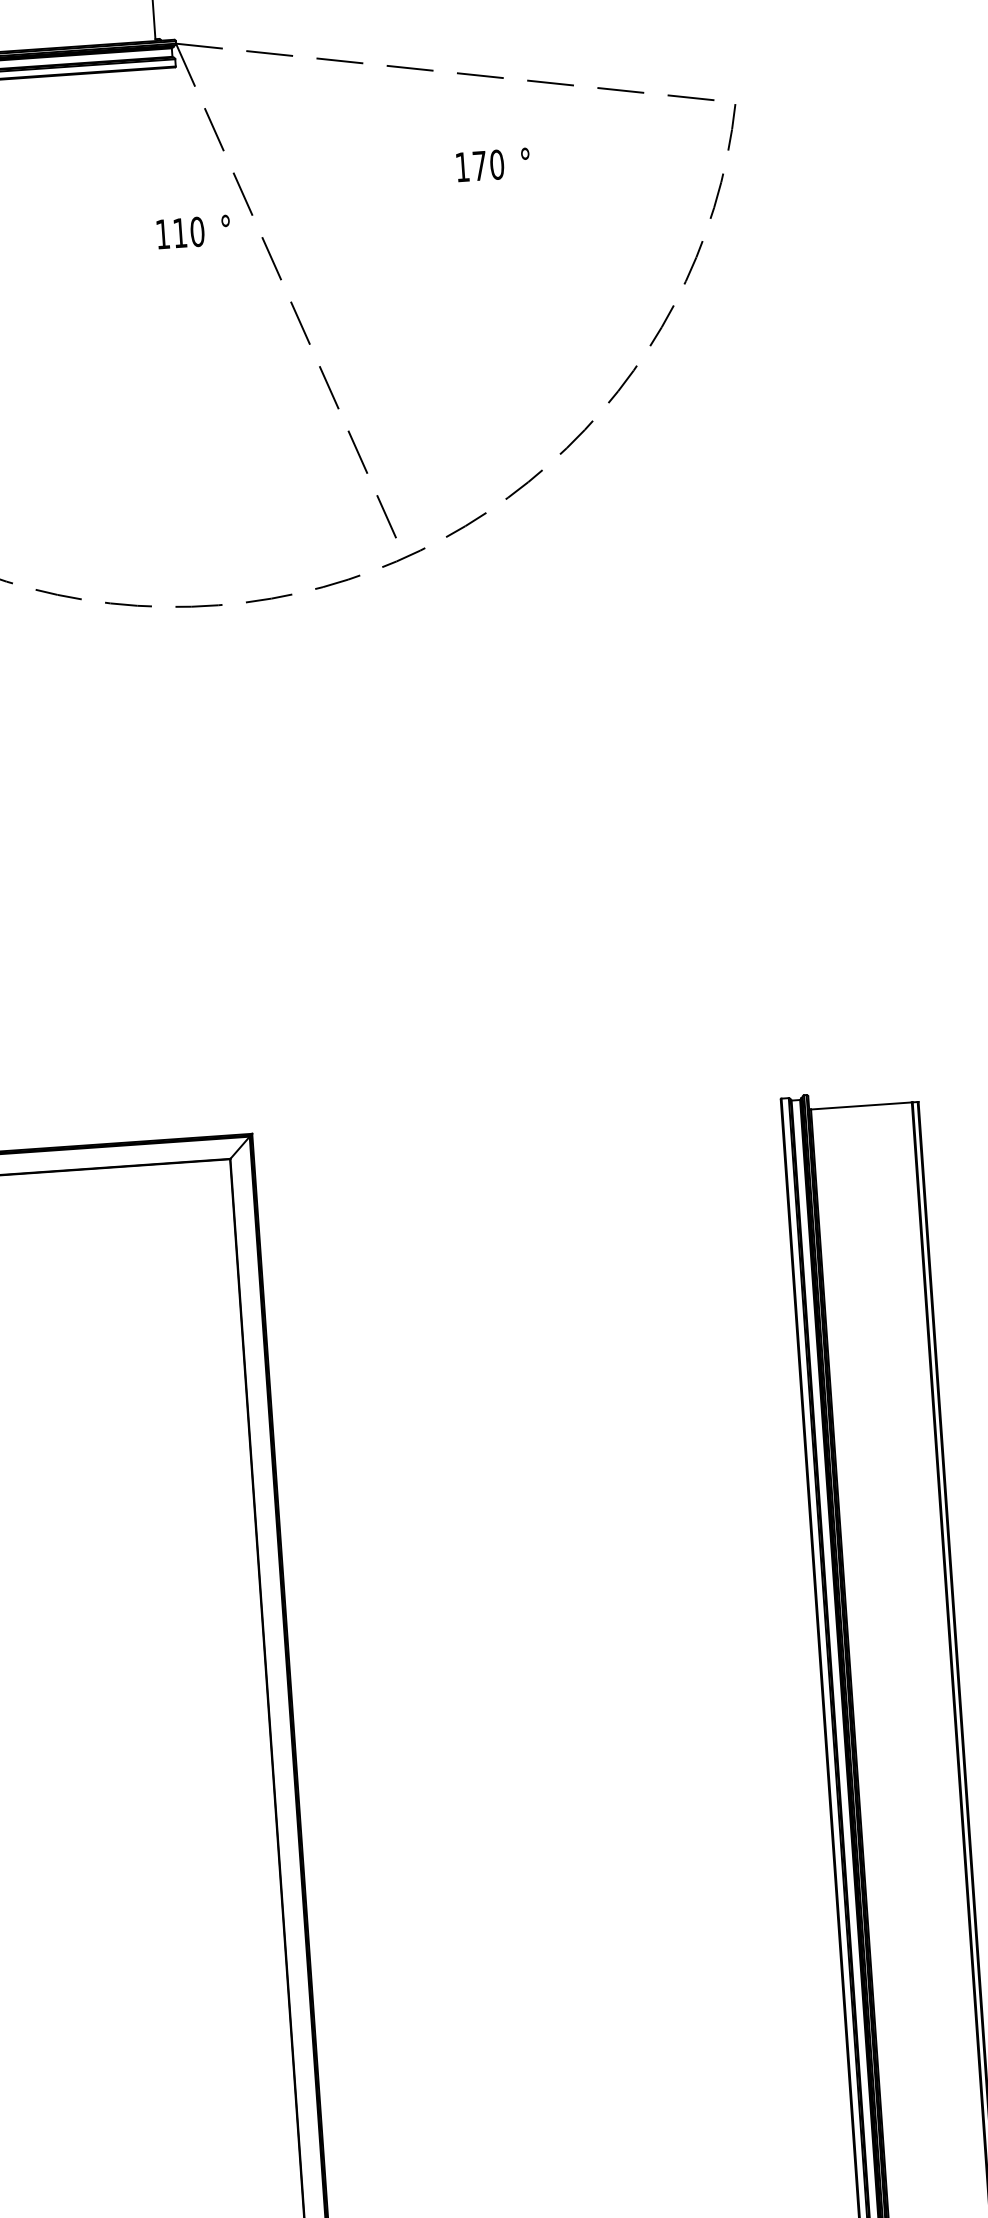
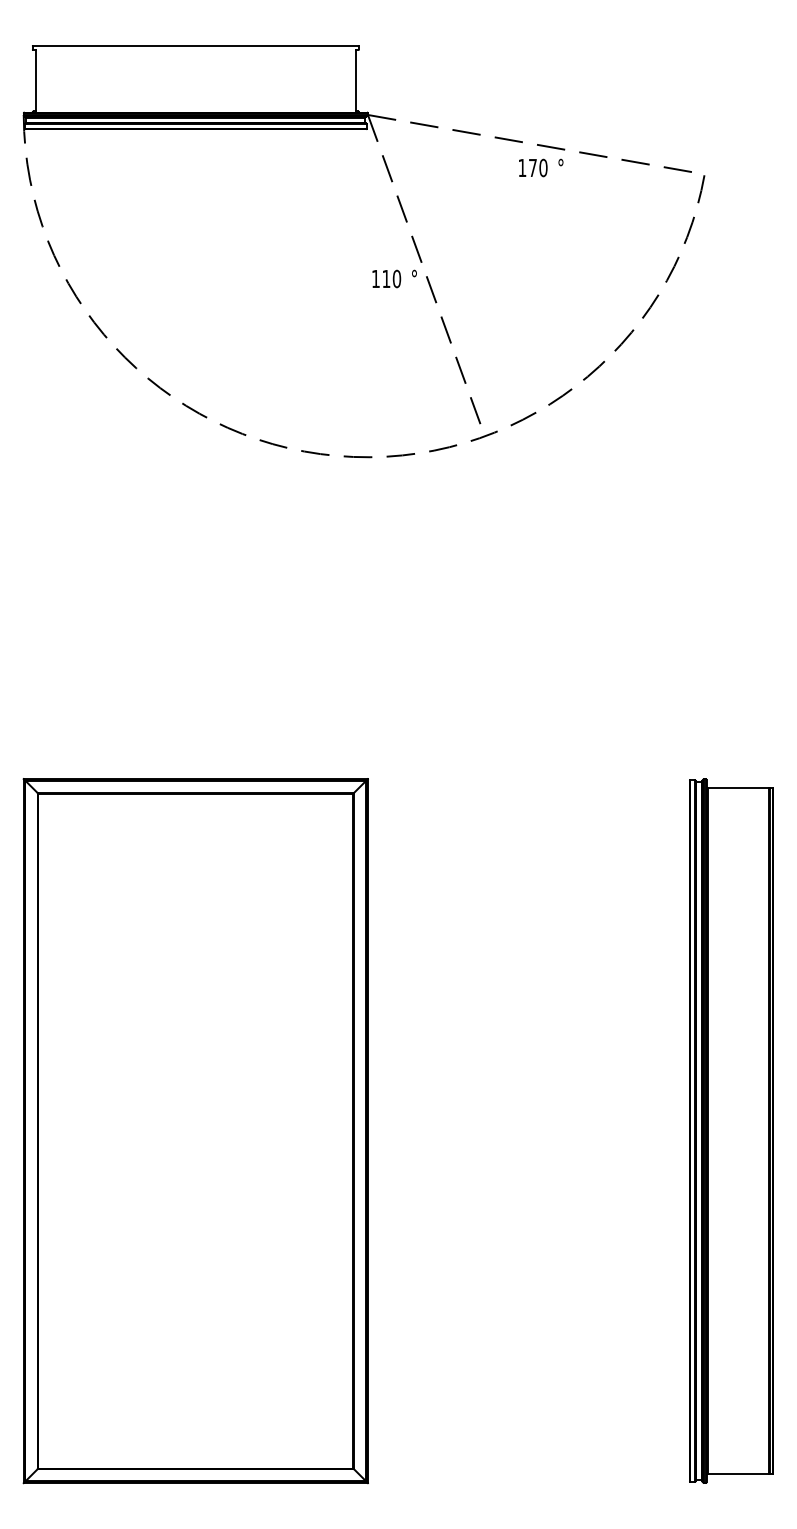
text: (493, 164) -> (541, 167), moved
text: (193, 231) -> (394, 278), moved

